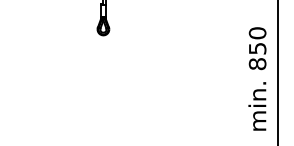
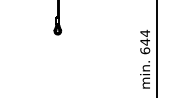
text: (258, 47) -> (145, 41), 850 -> 644

